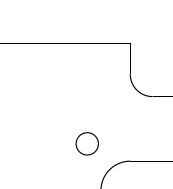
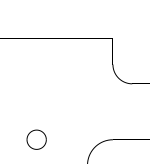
part: (87, 143) -> (36, 139), moved

